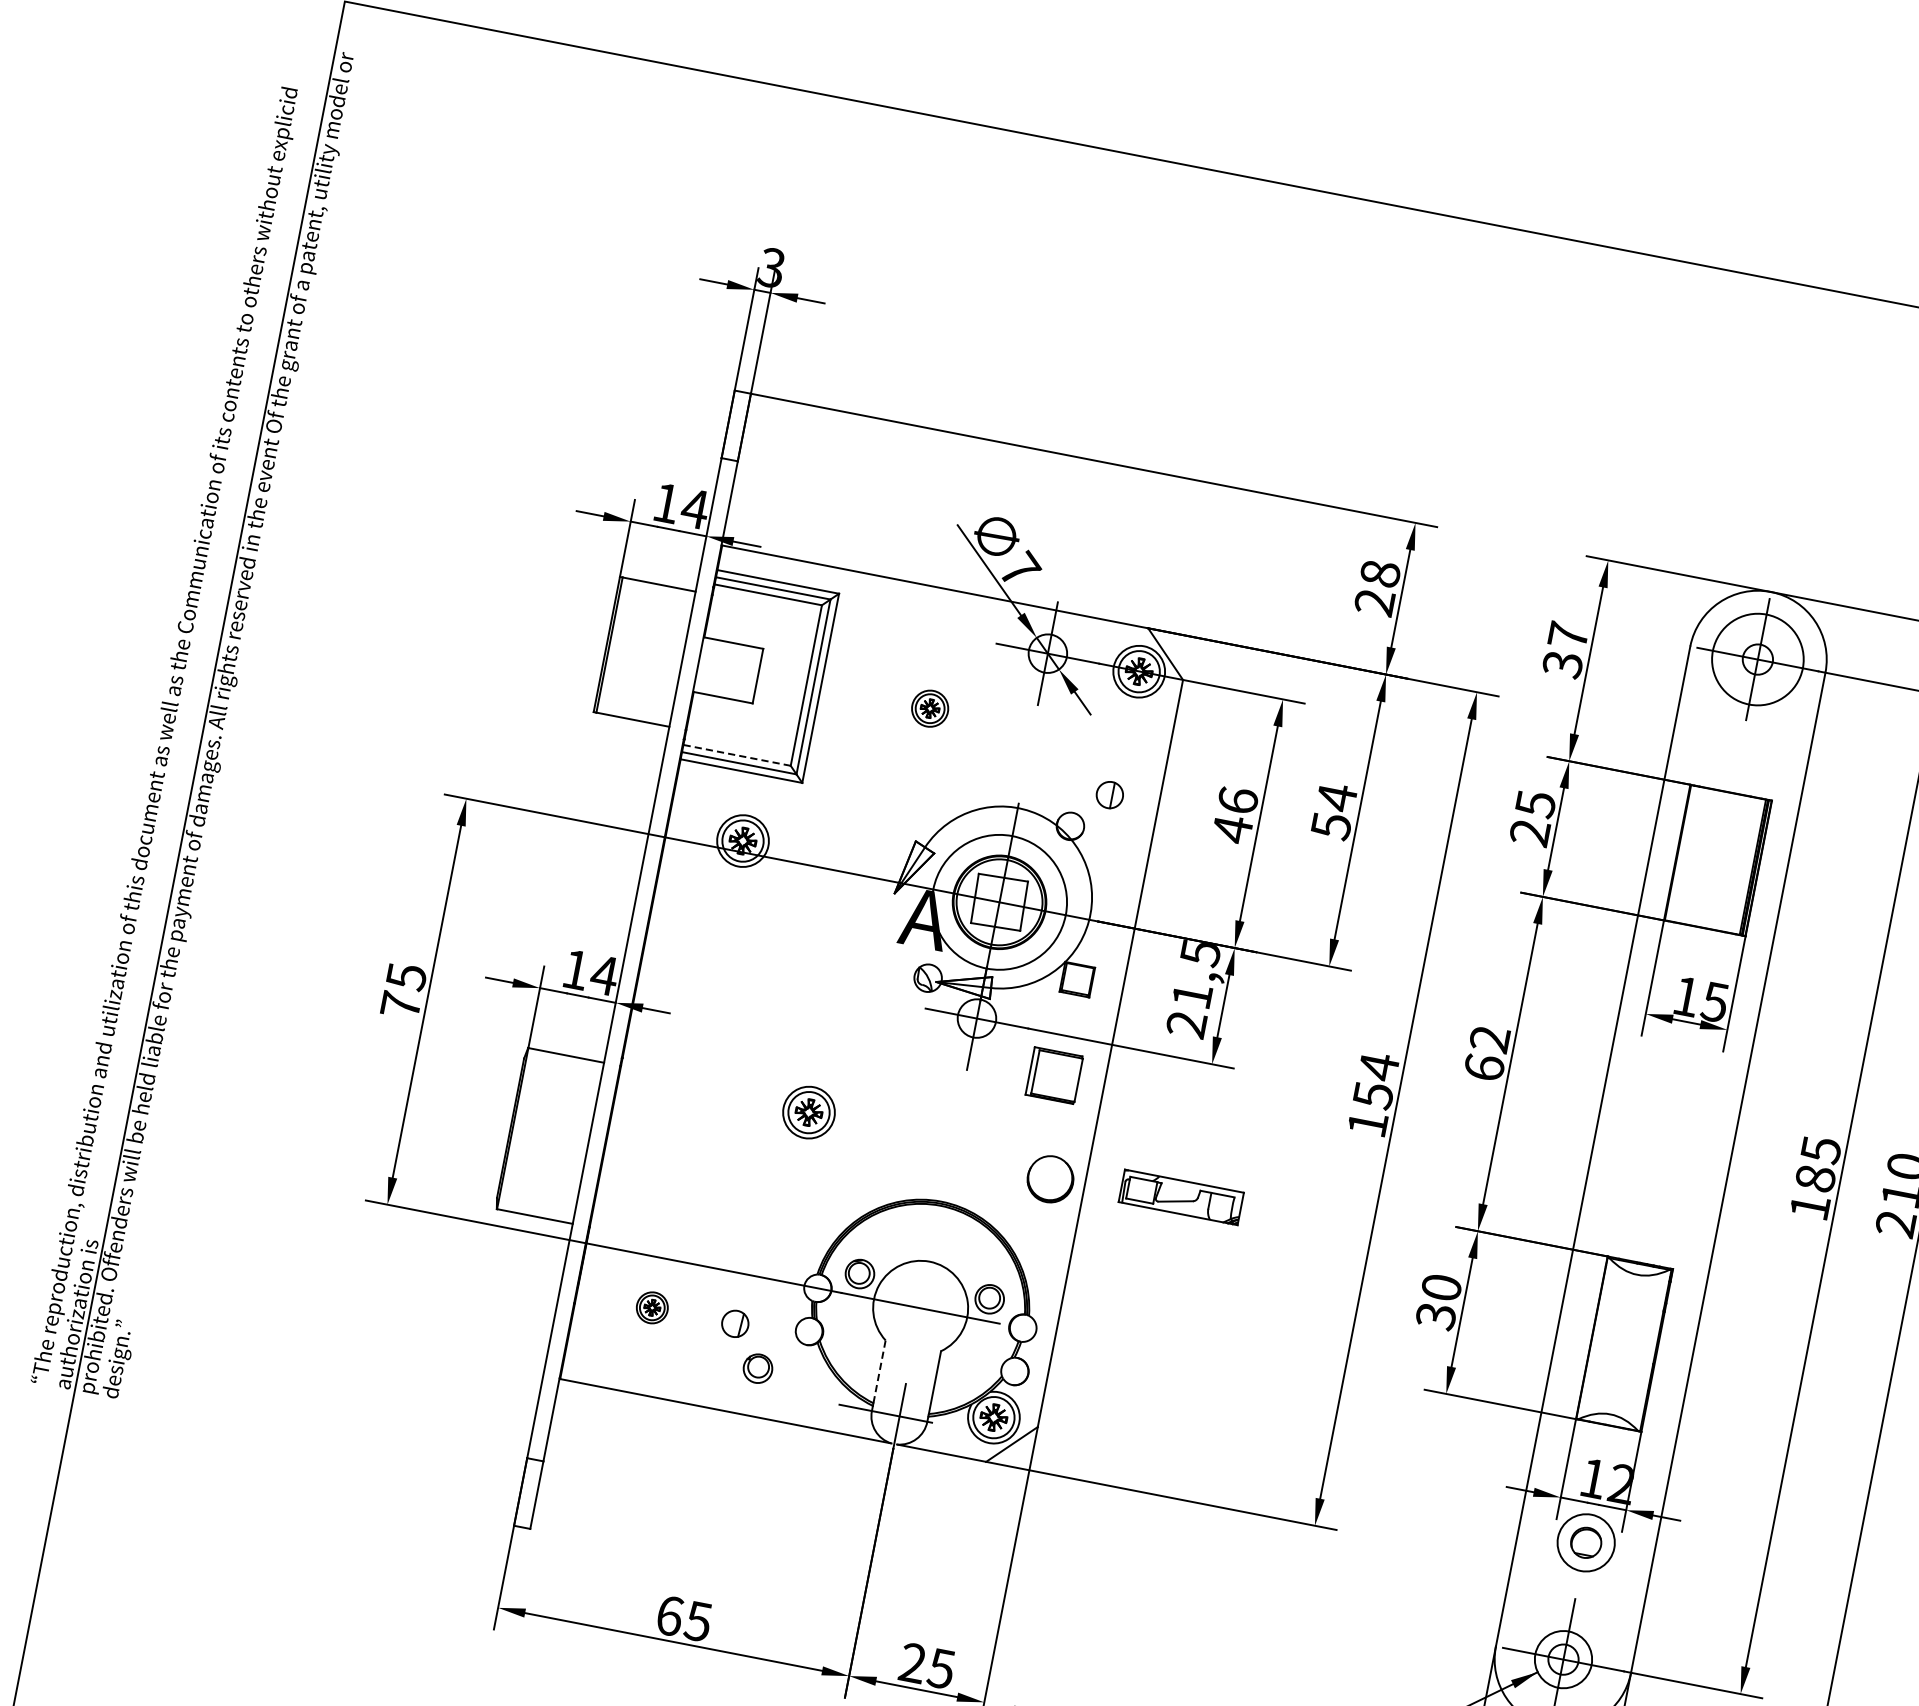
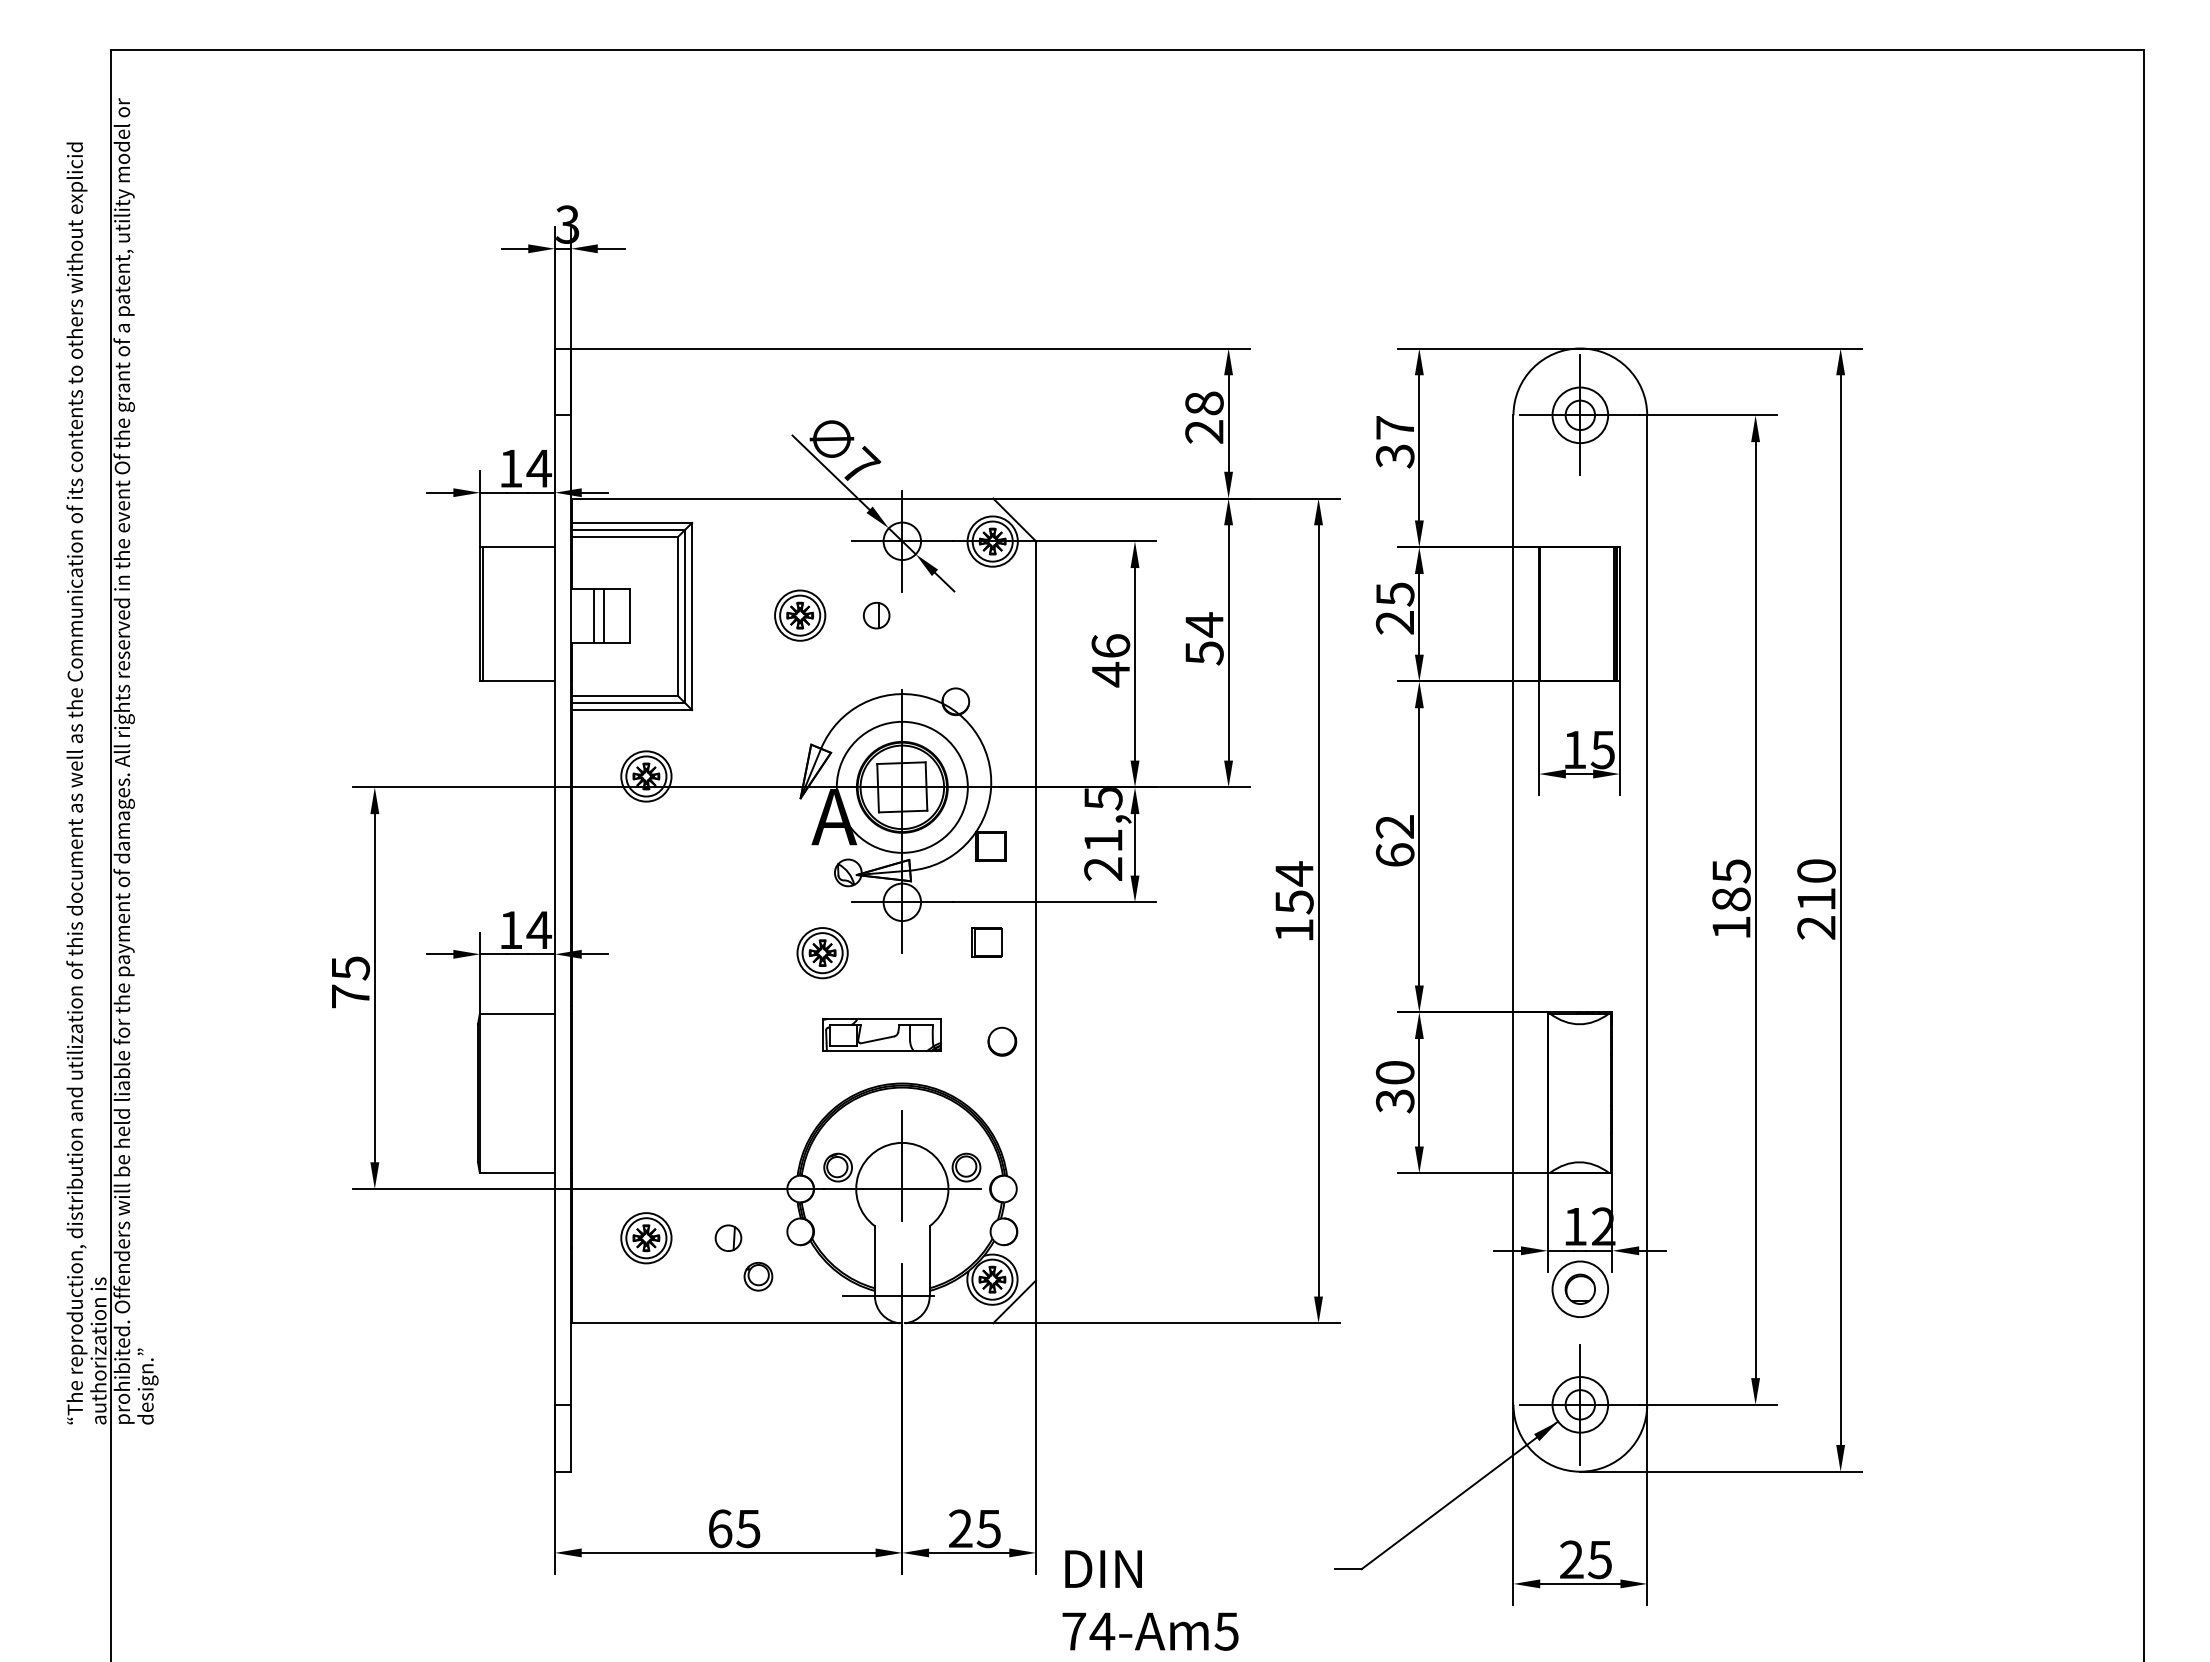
circle: (1758, 659) -> (1580, 415), size x0.62
line: (720, 668) -> (593, 616), added
line: (732, 671) -> (604, 616), added
part: (930, 708) -> (800, 615), size x1.43
line: (736, 754) -> (624, 695), dashed -> solid
part: (1109, 794) -> (876, 615), moved
part: (1054, 1075) -> (986, 942), size x0.62
part: (808, 1112) -> (822, 953), moved
part: (1050, 1178) -> (1002, 1041), size x0.62
part: (1180, 1197) -> (881, 1035), moved
line: (925, 1284) -> (902, 1165), added
part: (652, 1308) -> (646, 1238), size x1.67
line: (879, 1371) -> (874, 1256), dashed -> solid

